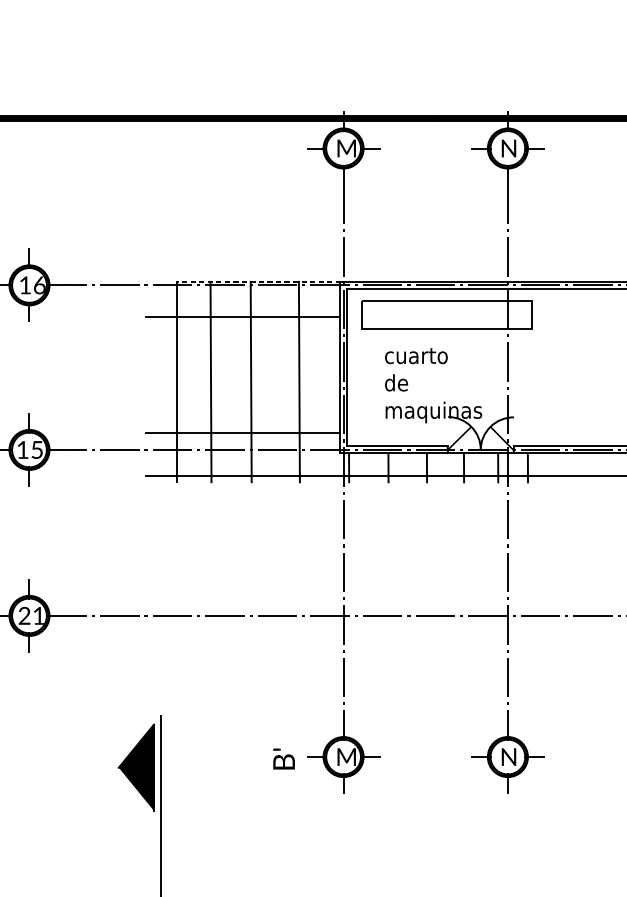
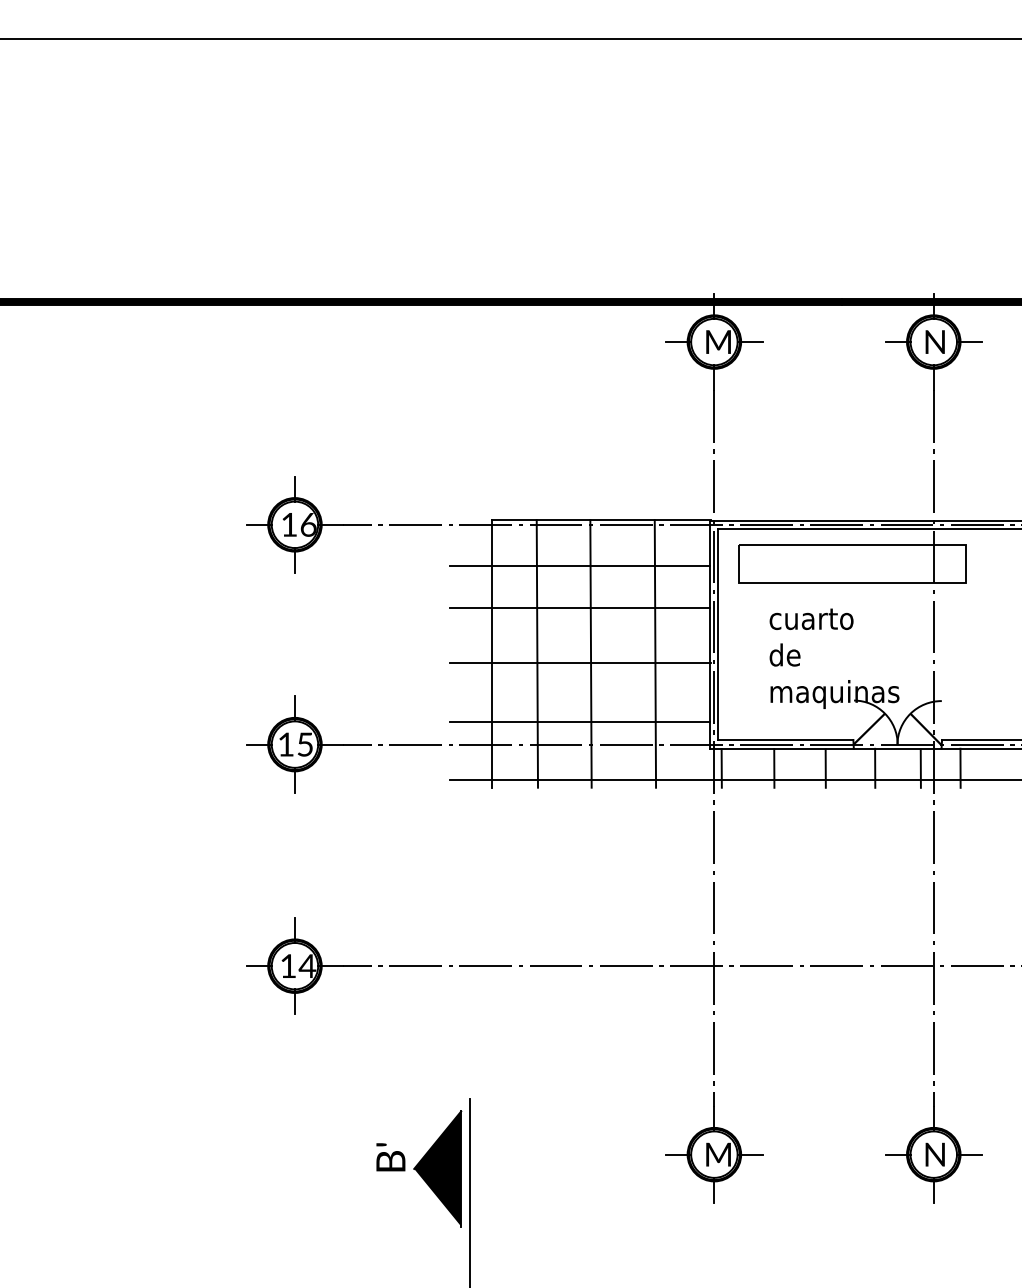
line: (258, 282) -> (600, 520), dashed -> solid
line: (242, 347) -> (579, 607), added
line: (243, 389) -> (580, 663), added
text: (32, 615) -> (298, 965), 21 -> 14
text: (283, 759) -> (390, 1157), moved

